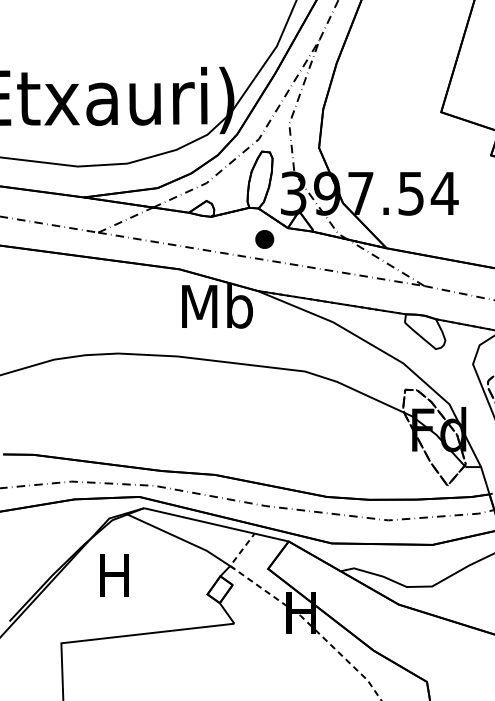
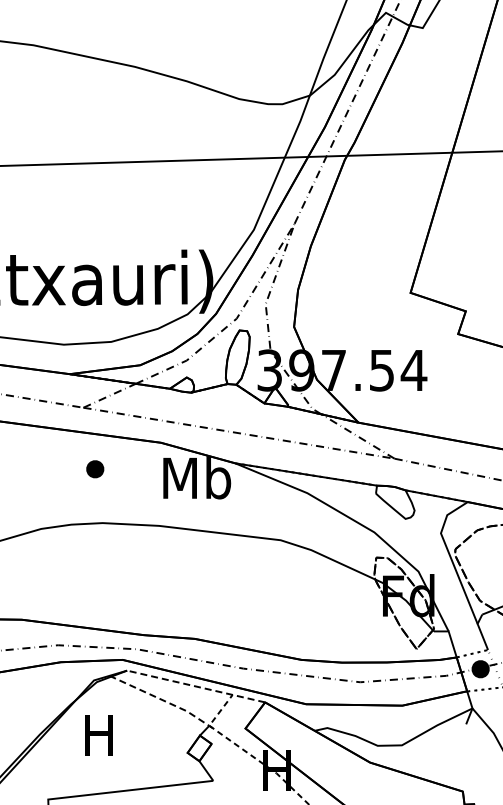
part: (264, 239) -> (95, 469), moved
line: (216, 524) -> (196, 686), solid -> dashed
line: (179, 538) -> (160, 699), solid -> dashed

